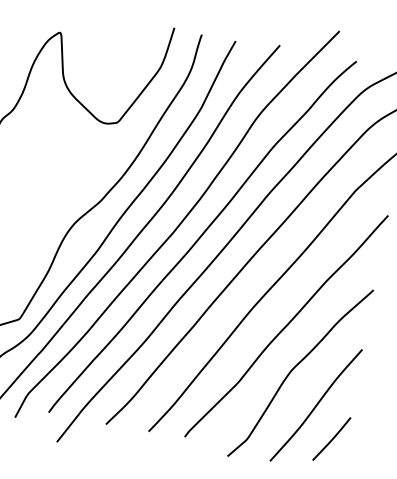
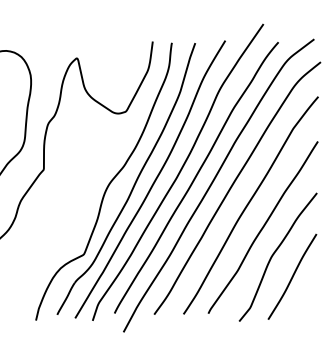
line: (331, 438) -> (306, 297), removed

